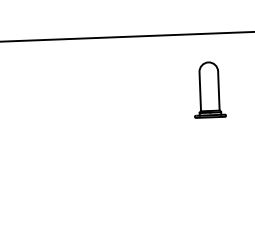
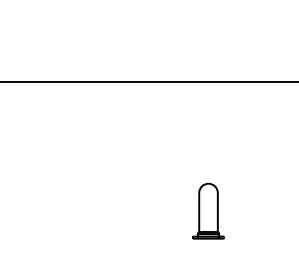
part: (209, 89) -> (208, 210), moved

